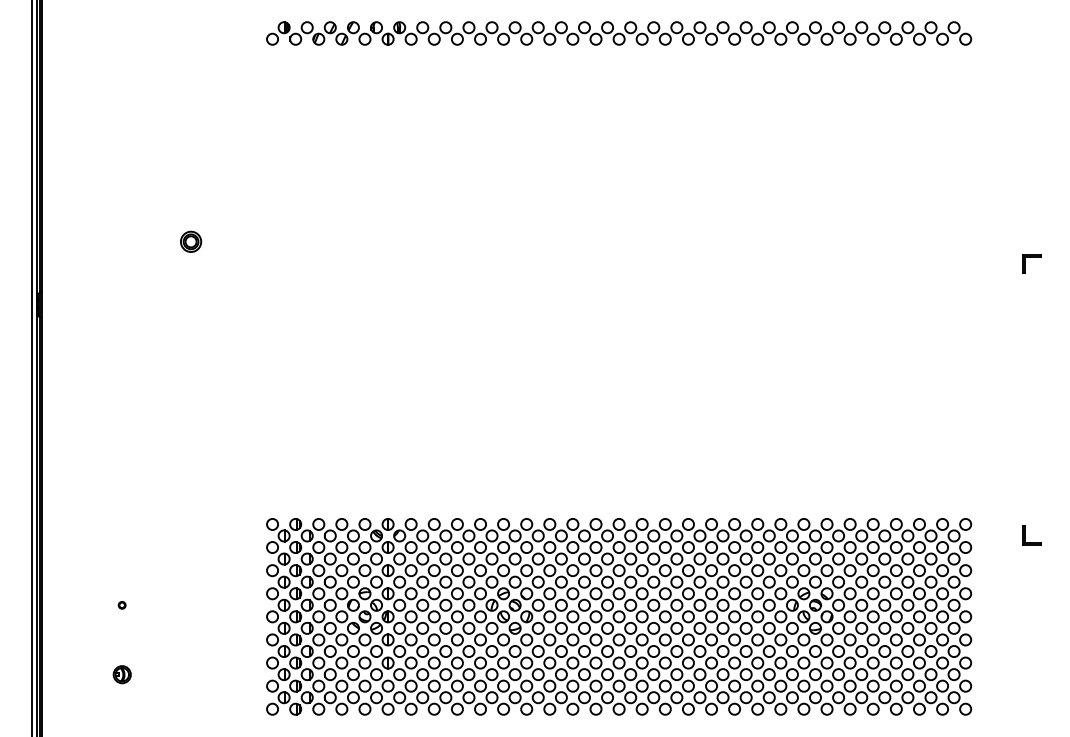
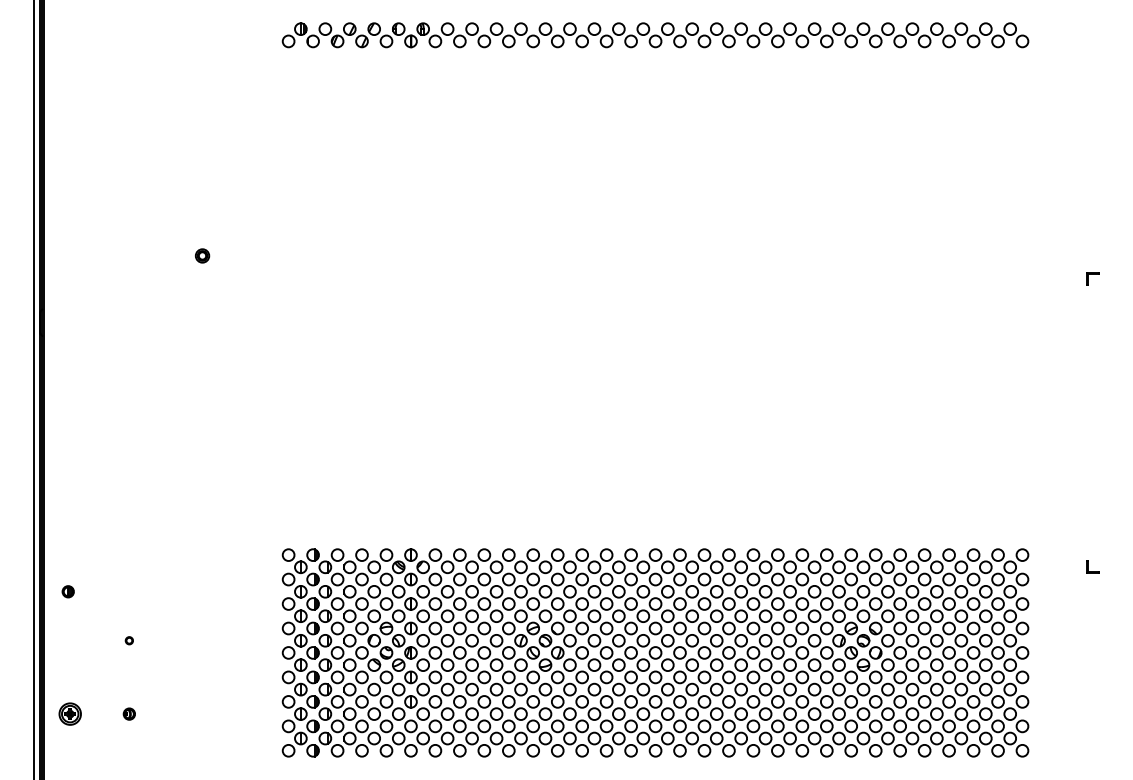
part: (191, 241) -> (202, 255), size x0.62
part: (1031, 263) -> (1092, 278), size x0.62
part: (1031, 535) -> (1092, 566), size x0.62
part: (64, 558) -> (68, 591), added
part: (66, 674) -> (70, 713), added
part: (121, 674) -> (128, 713), size x0.62

